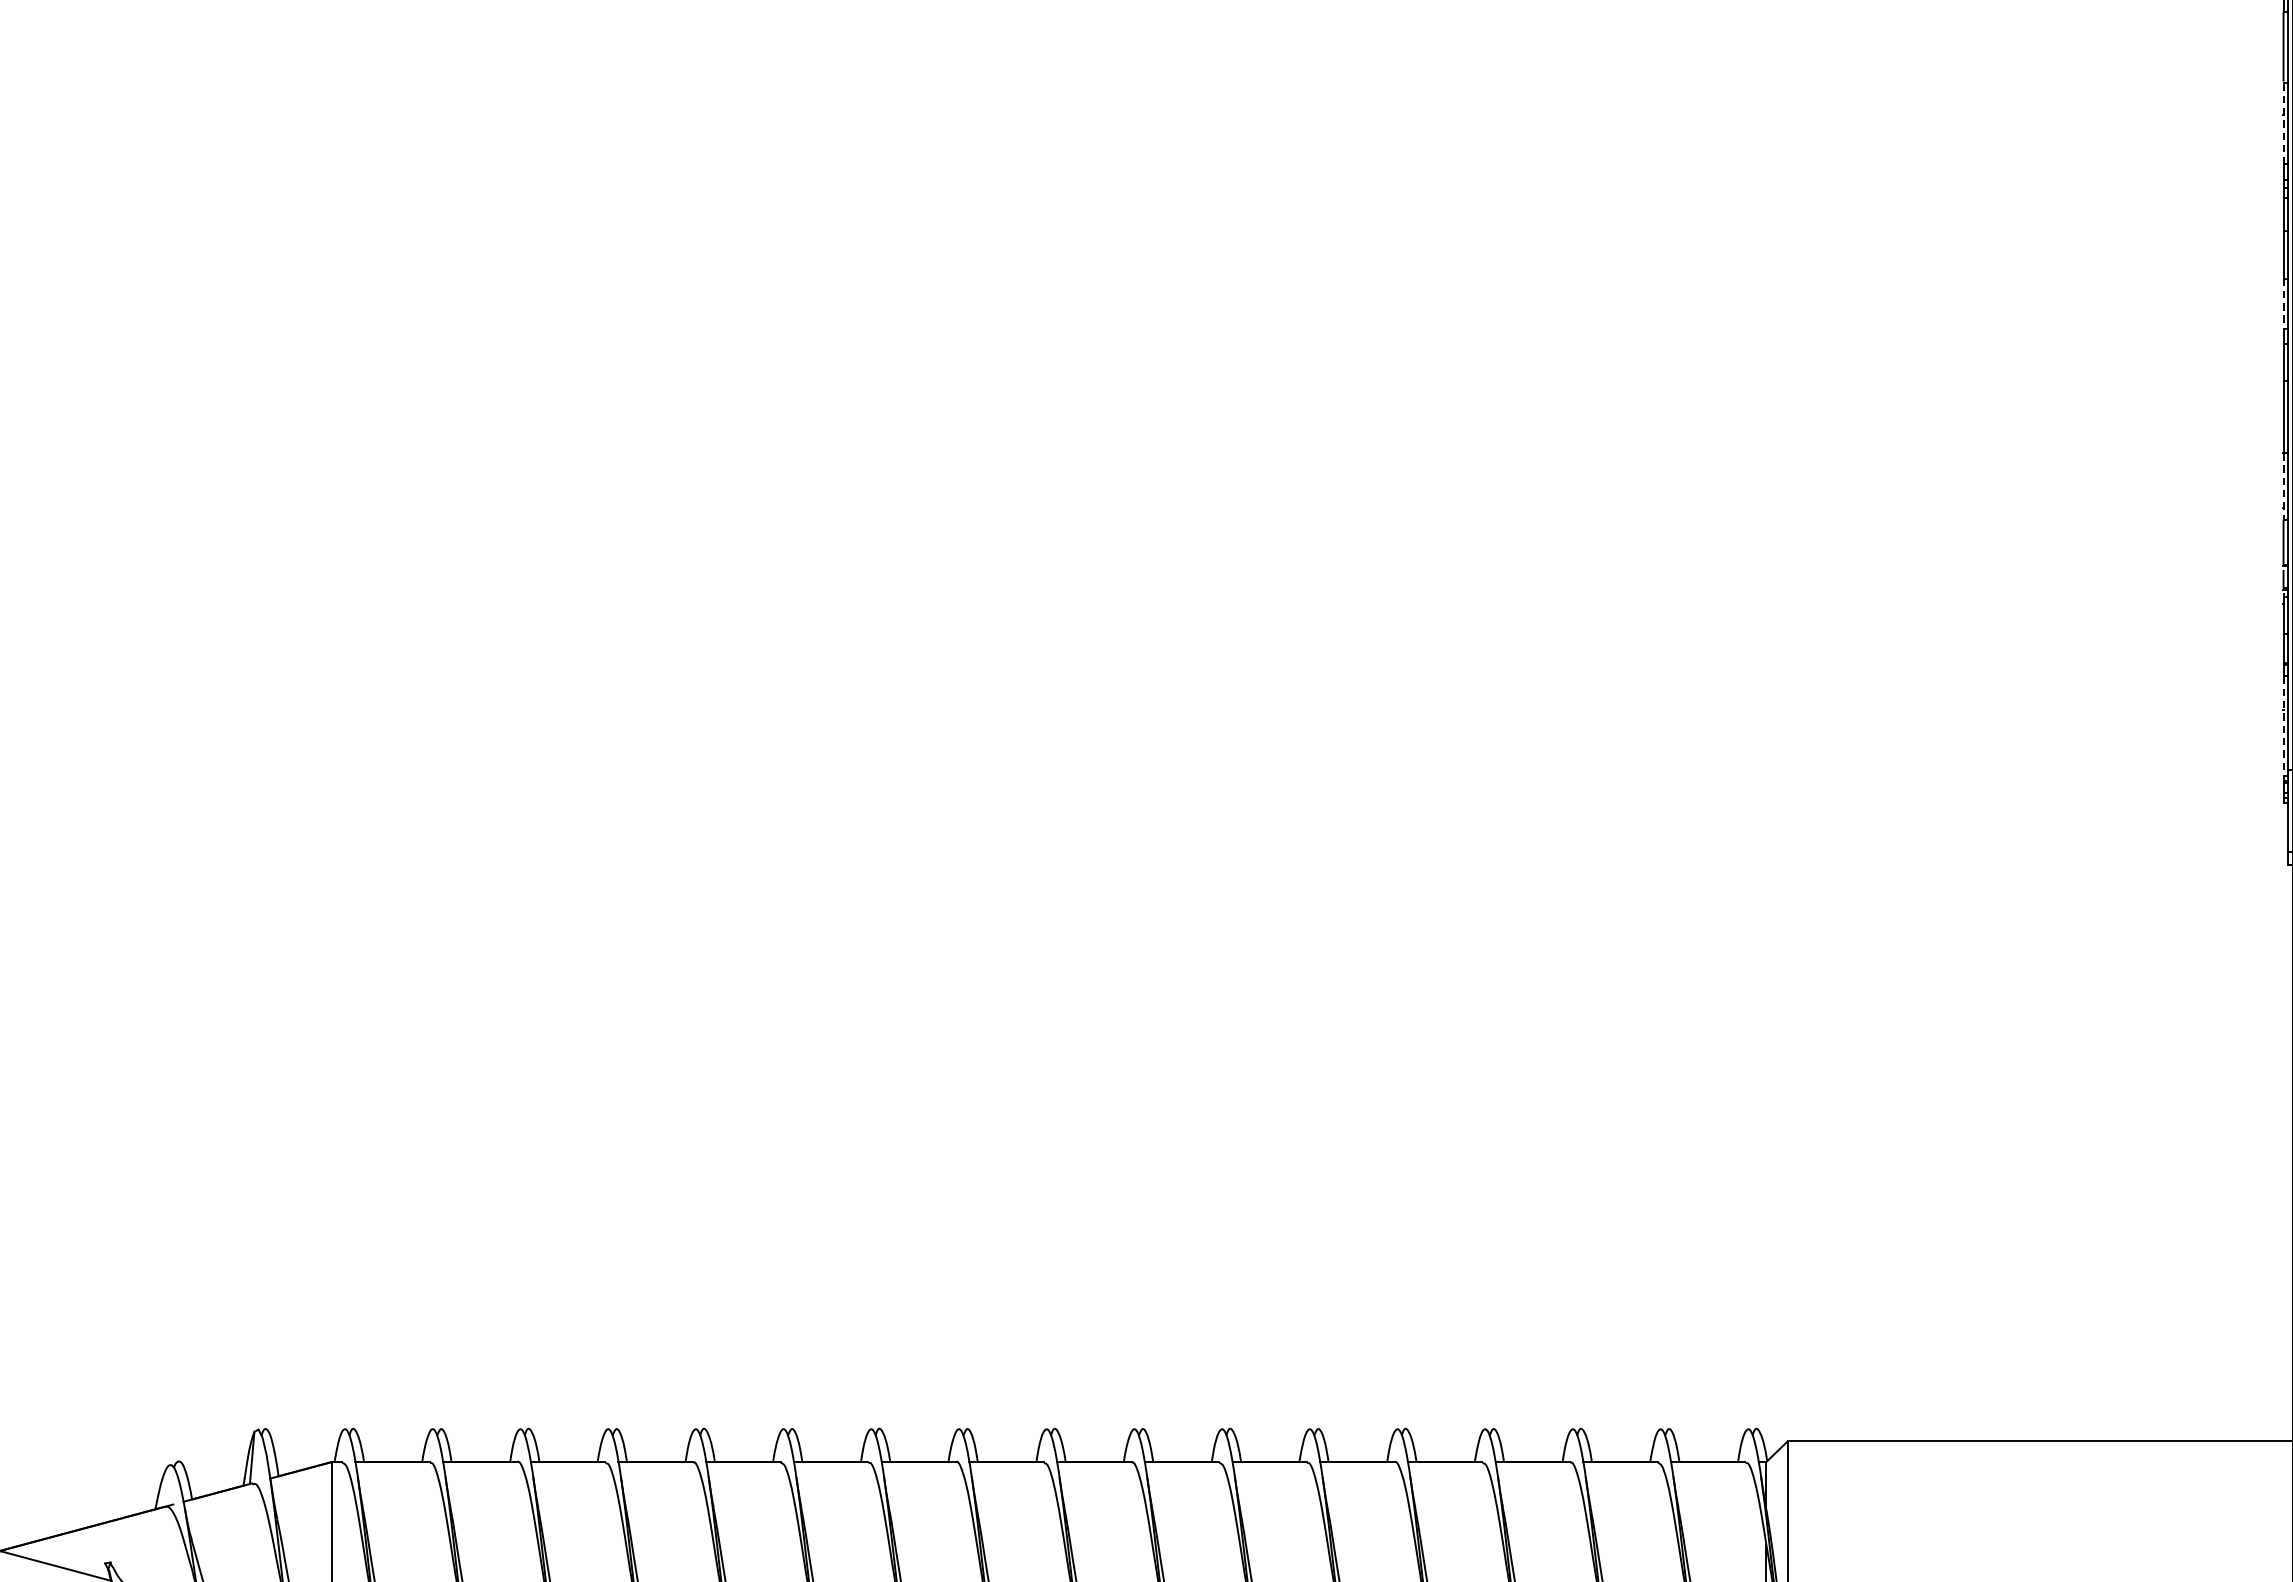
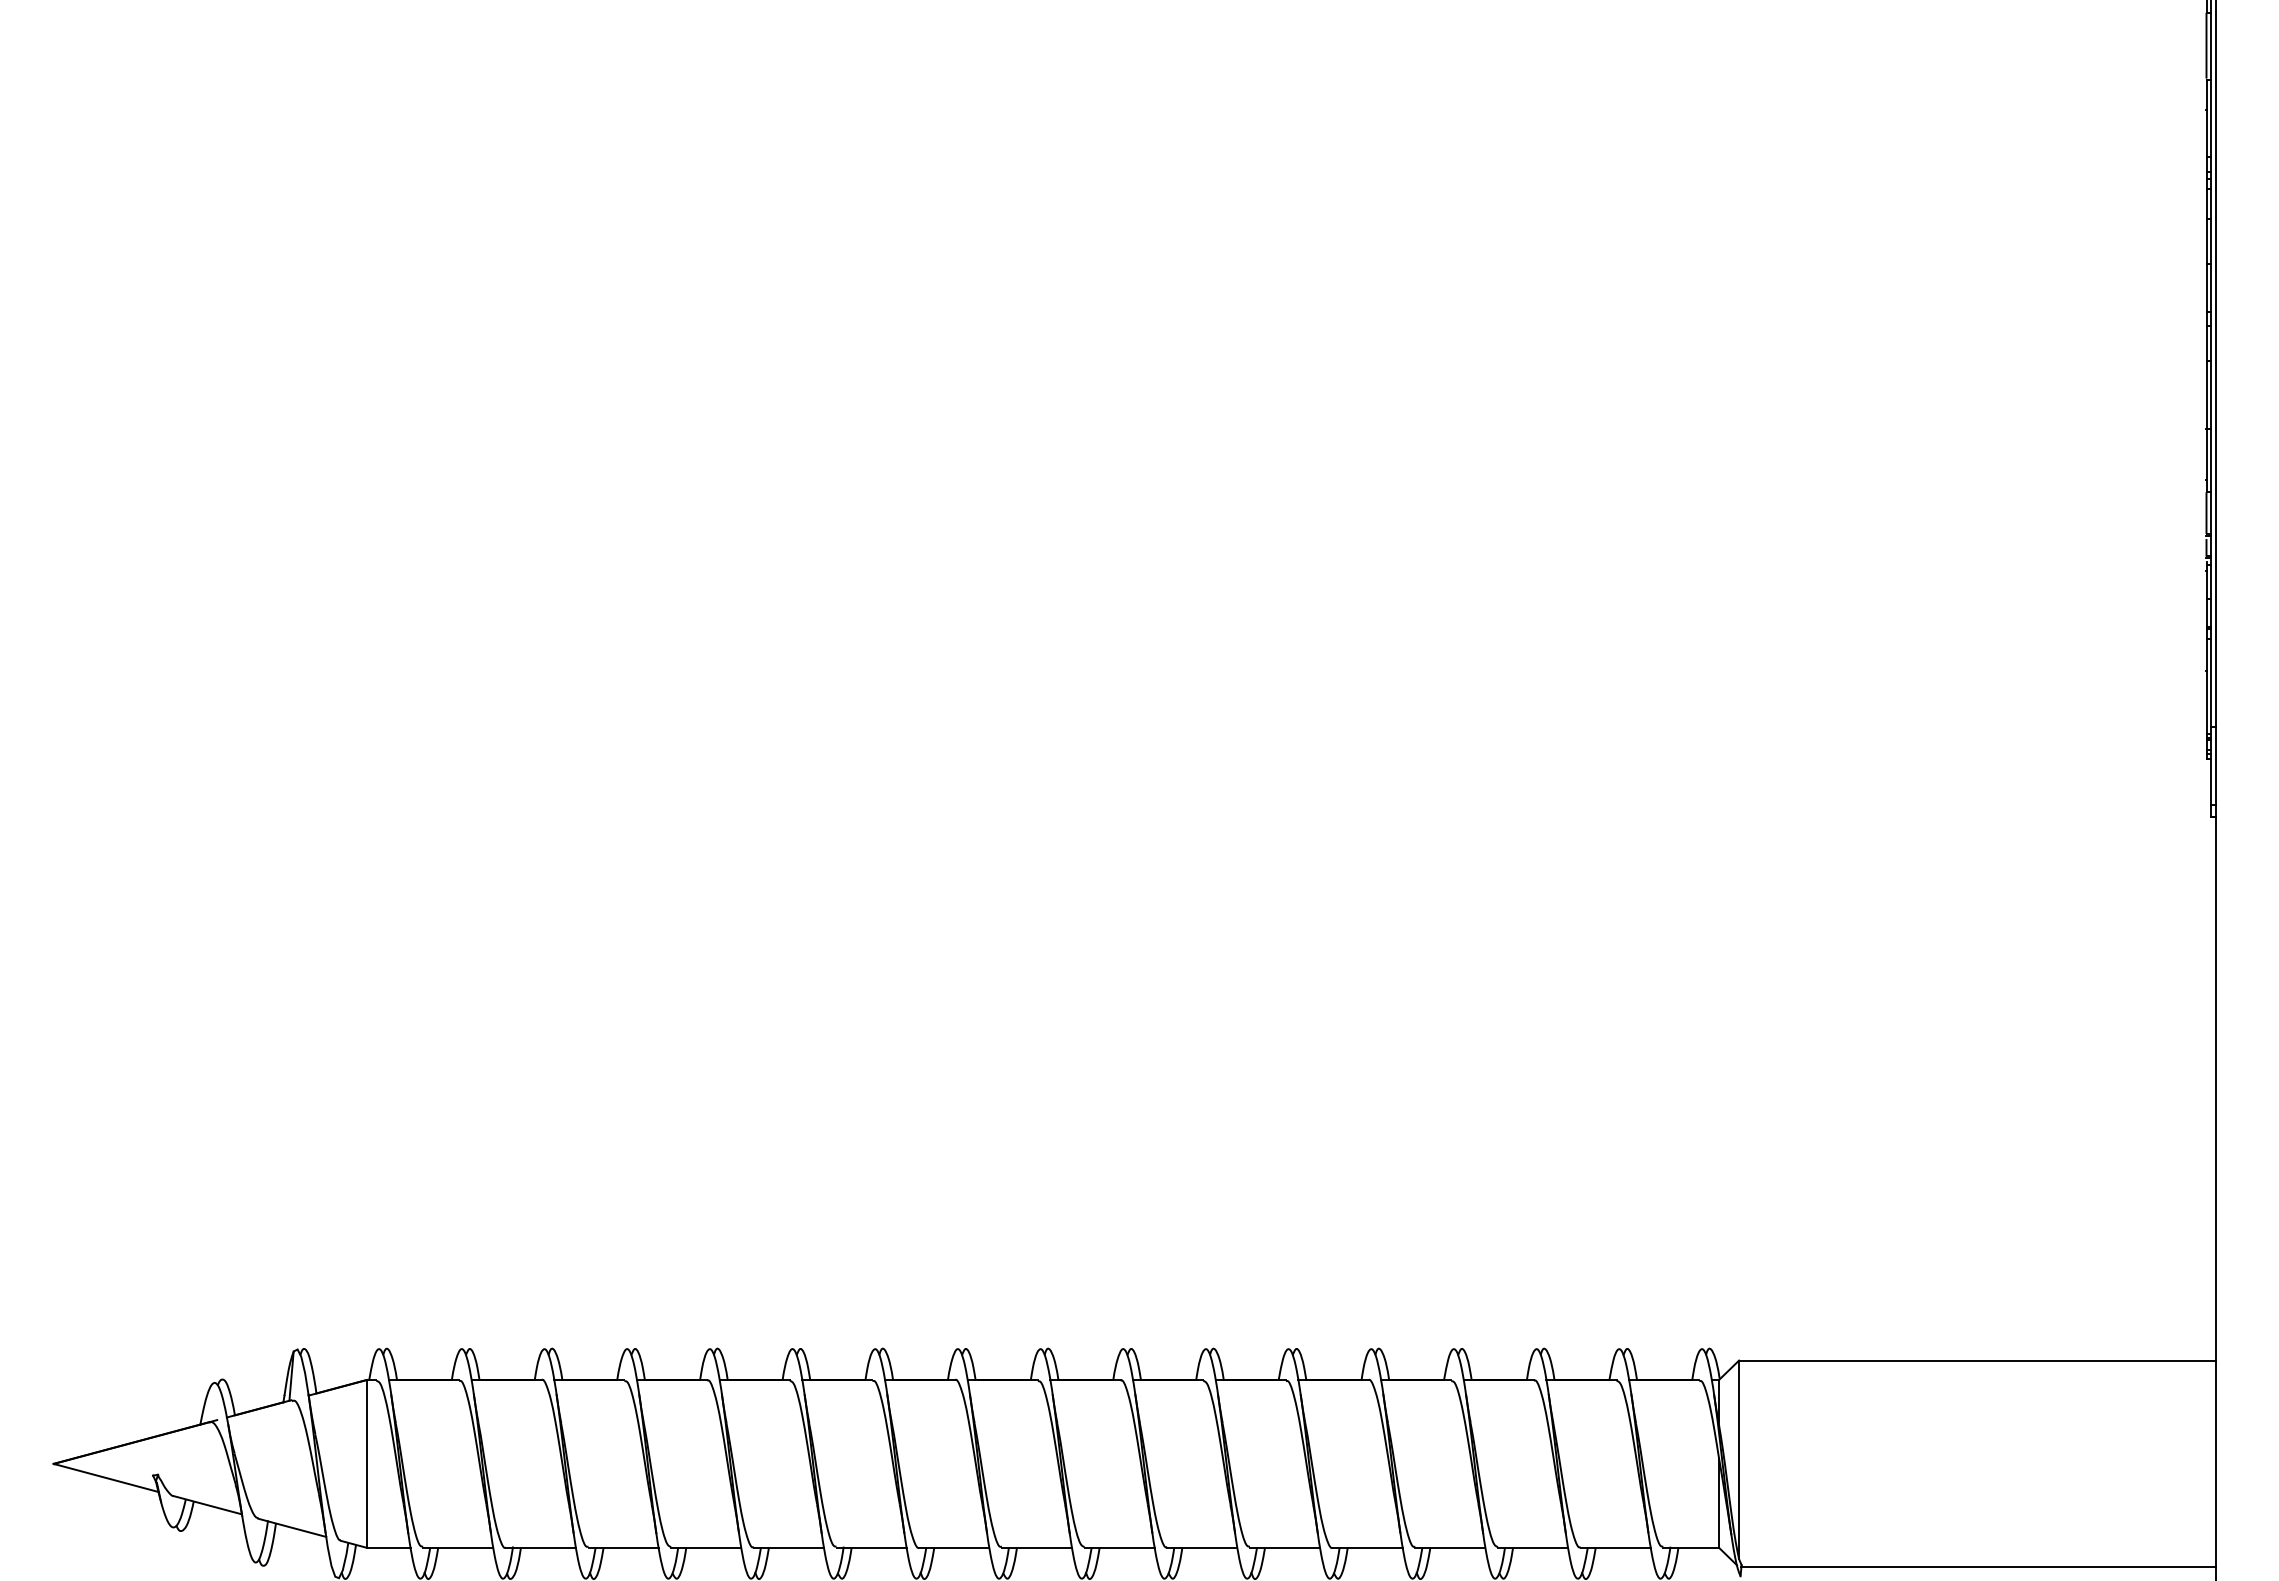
line: (2283, 124) -> (2206, 119), dashed -> solid
line: (2283, 304) -> (2206, 288), dashed -> solid
line: (2283, 486) -> (2206, 460), dashed -> solid
line: (2283, 727) -> (2206, 687), dashed -> solid

